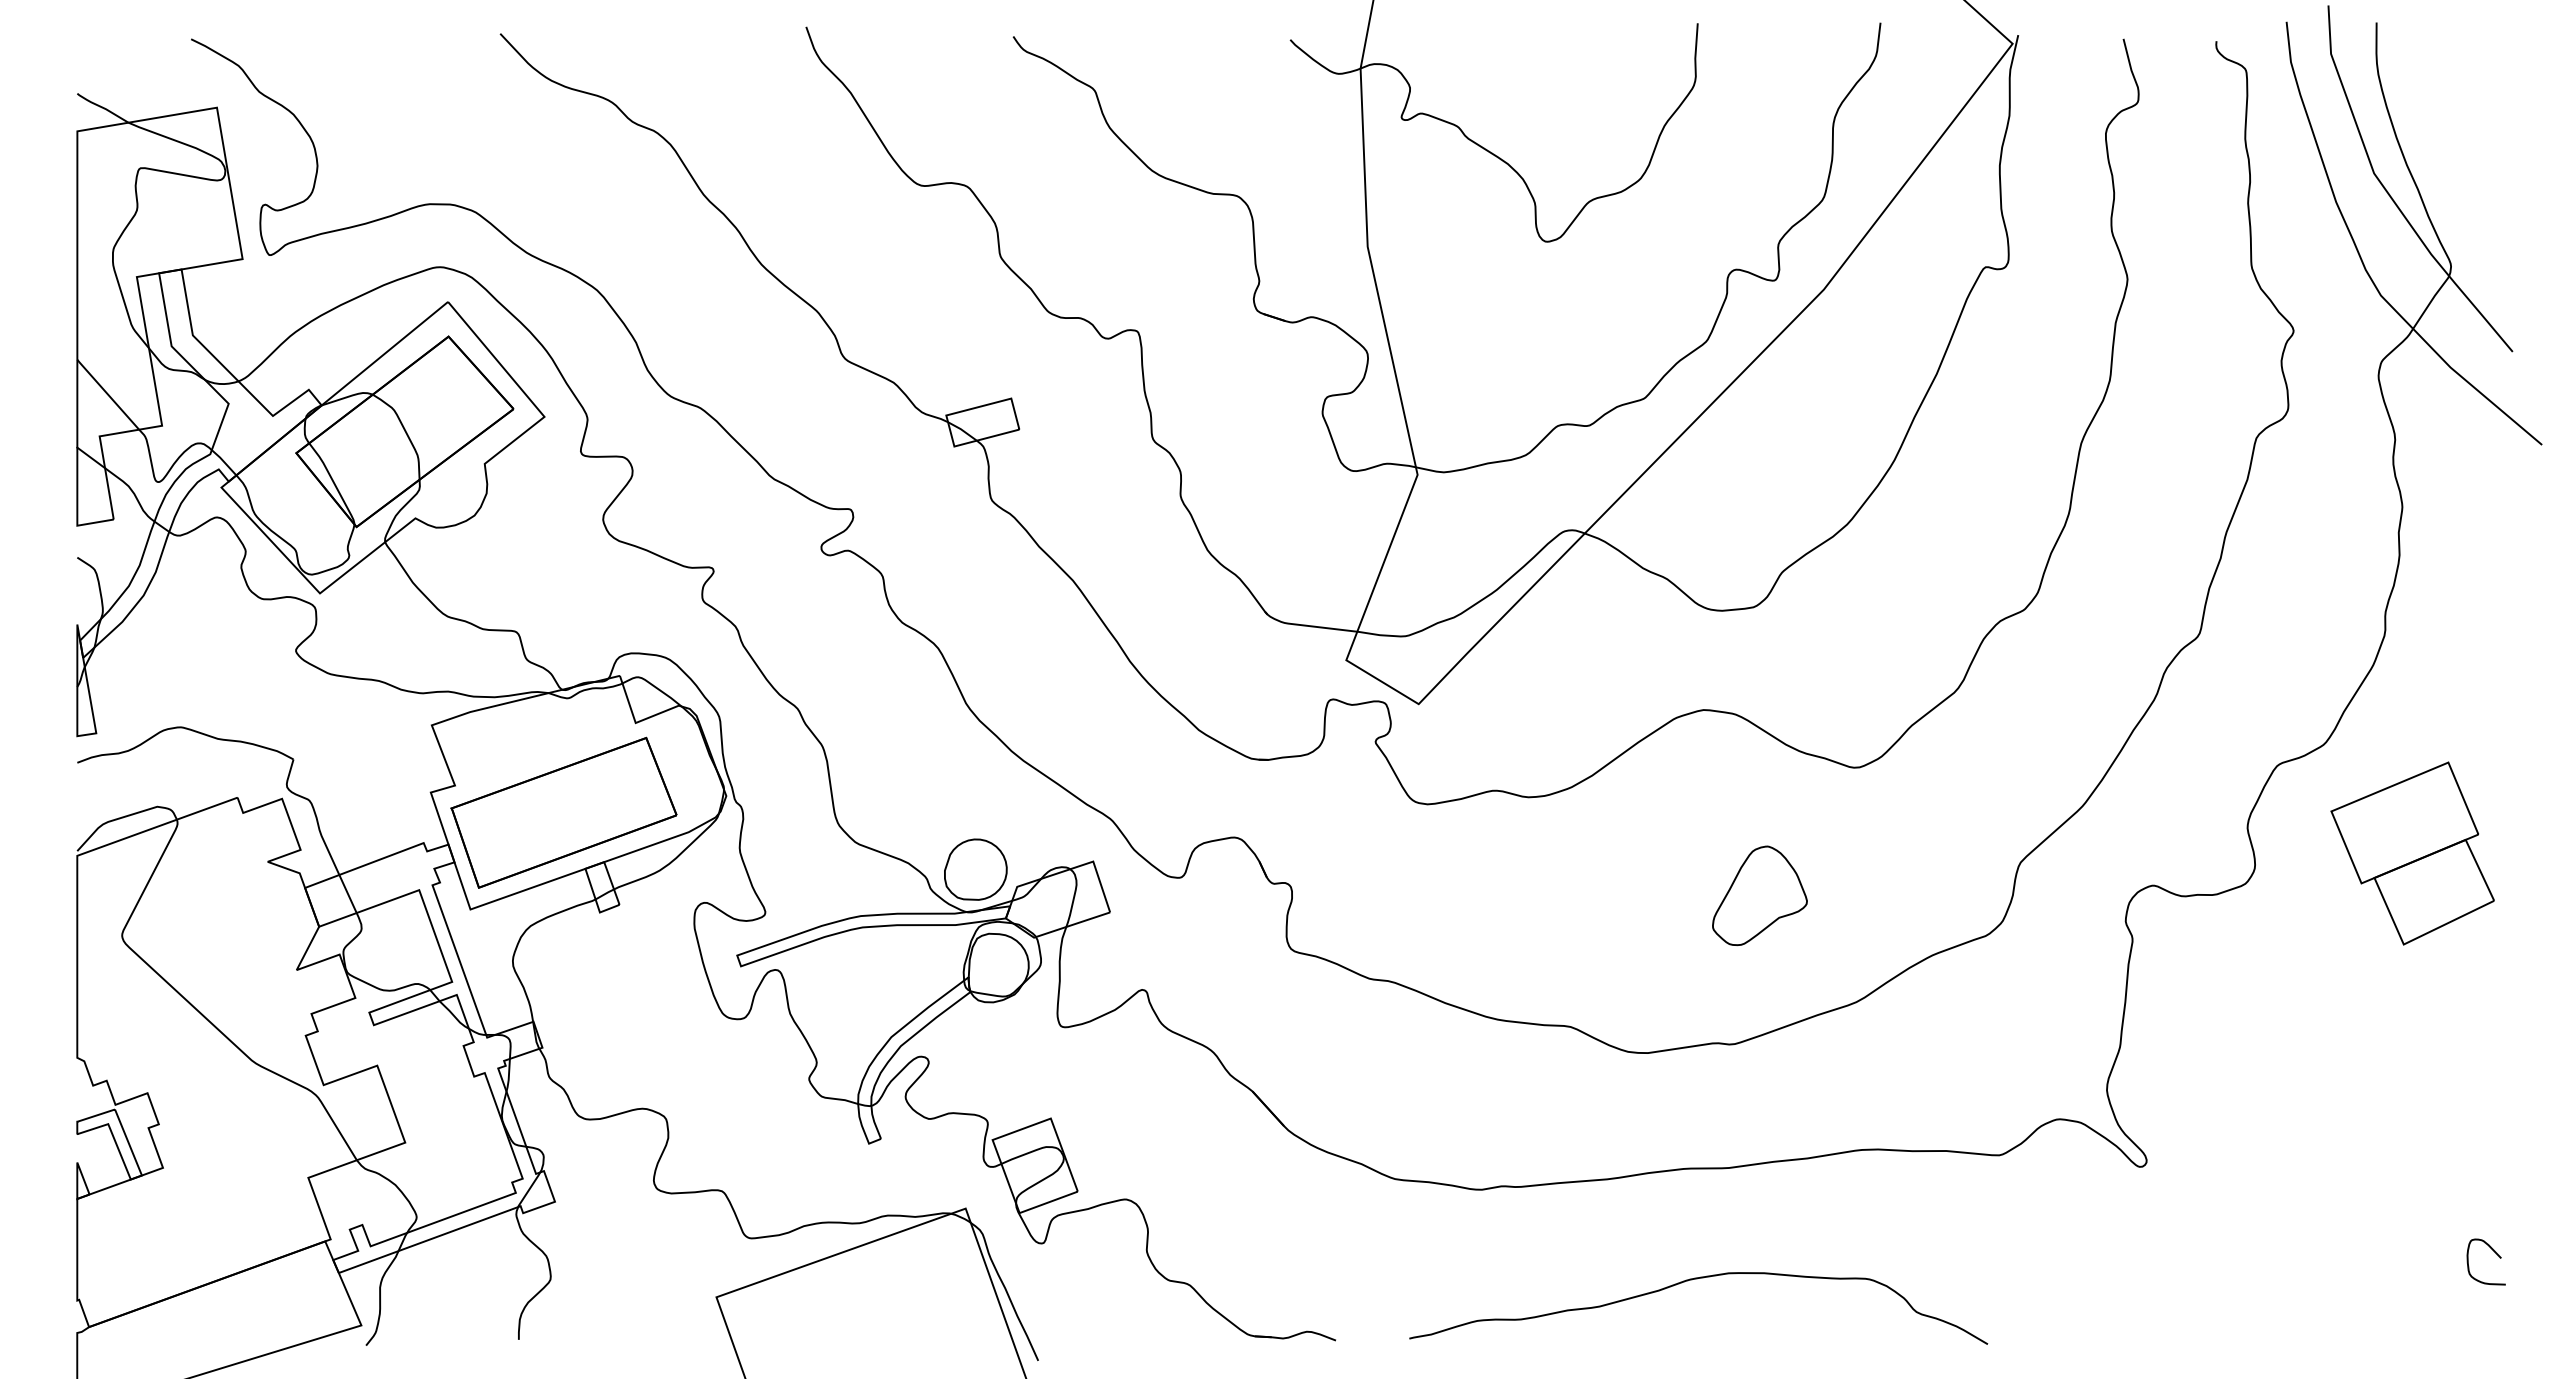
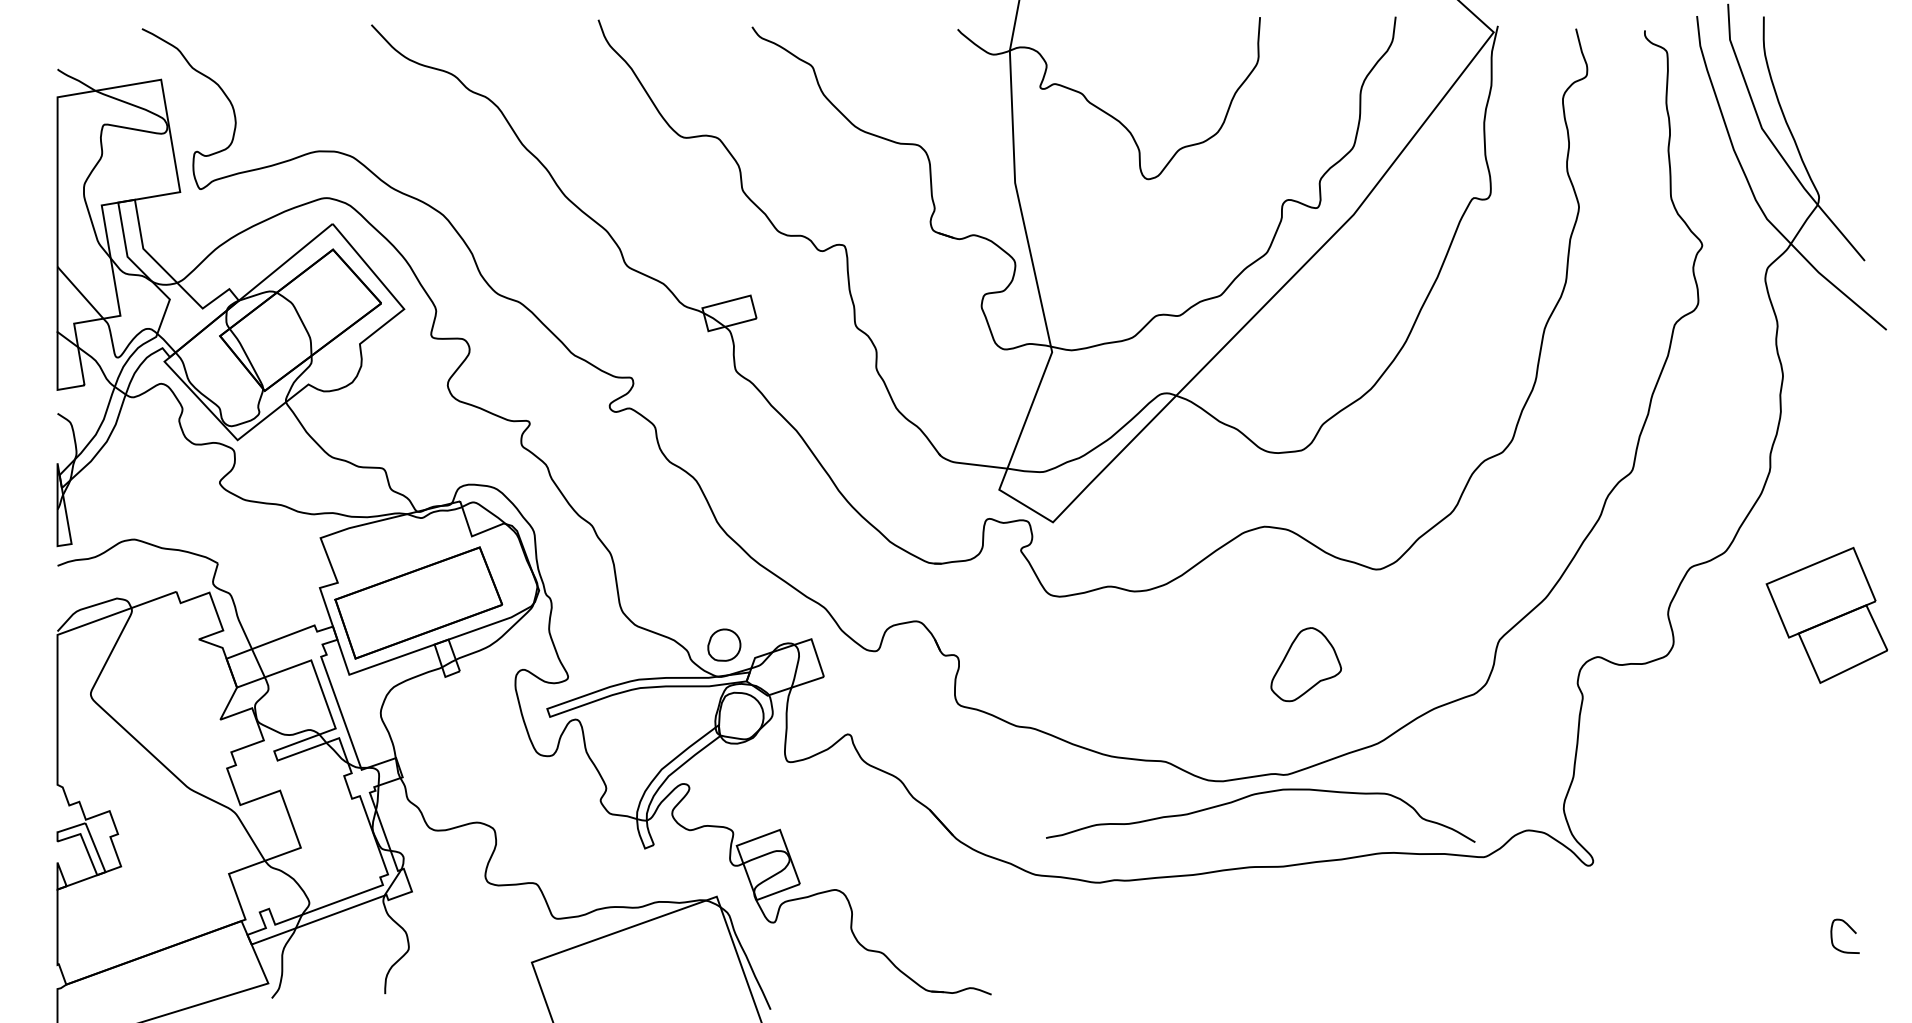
part: (2412, 853) -> (1826, 615), moved
part: (975, 869) -> (724, 645), size x0.7
curve: (1692, 1280) -> (1256, 794), moved

